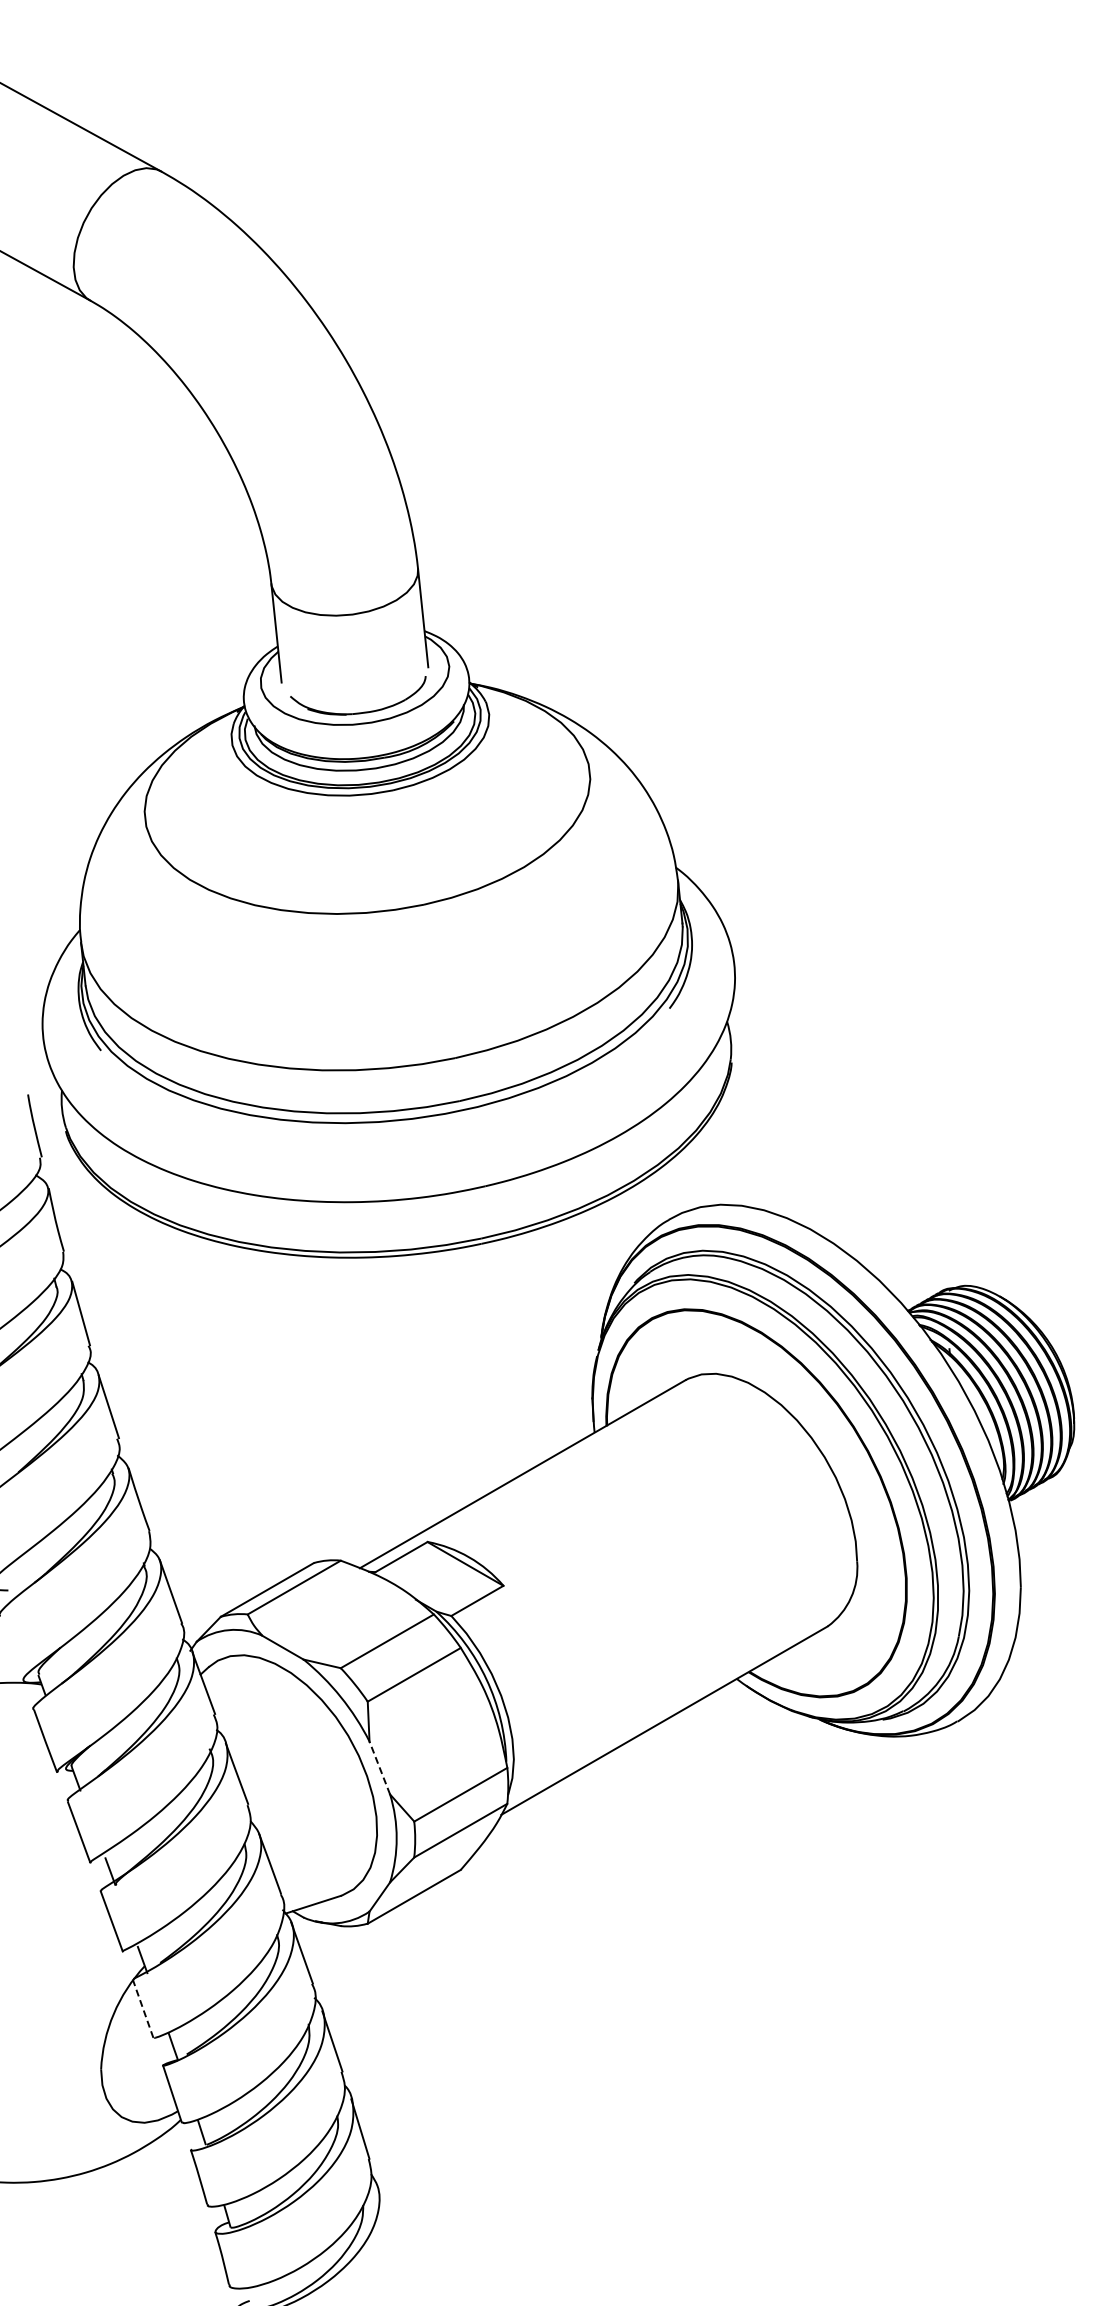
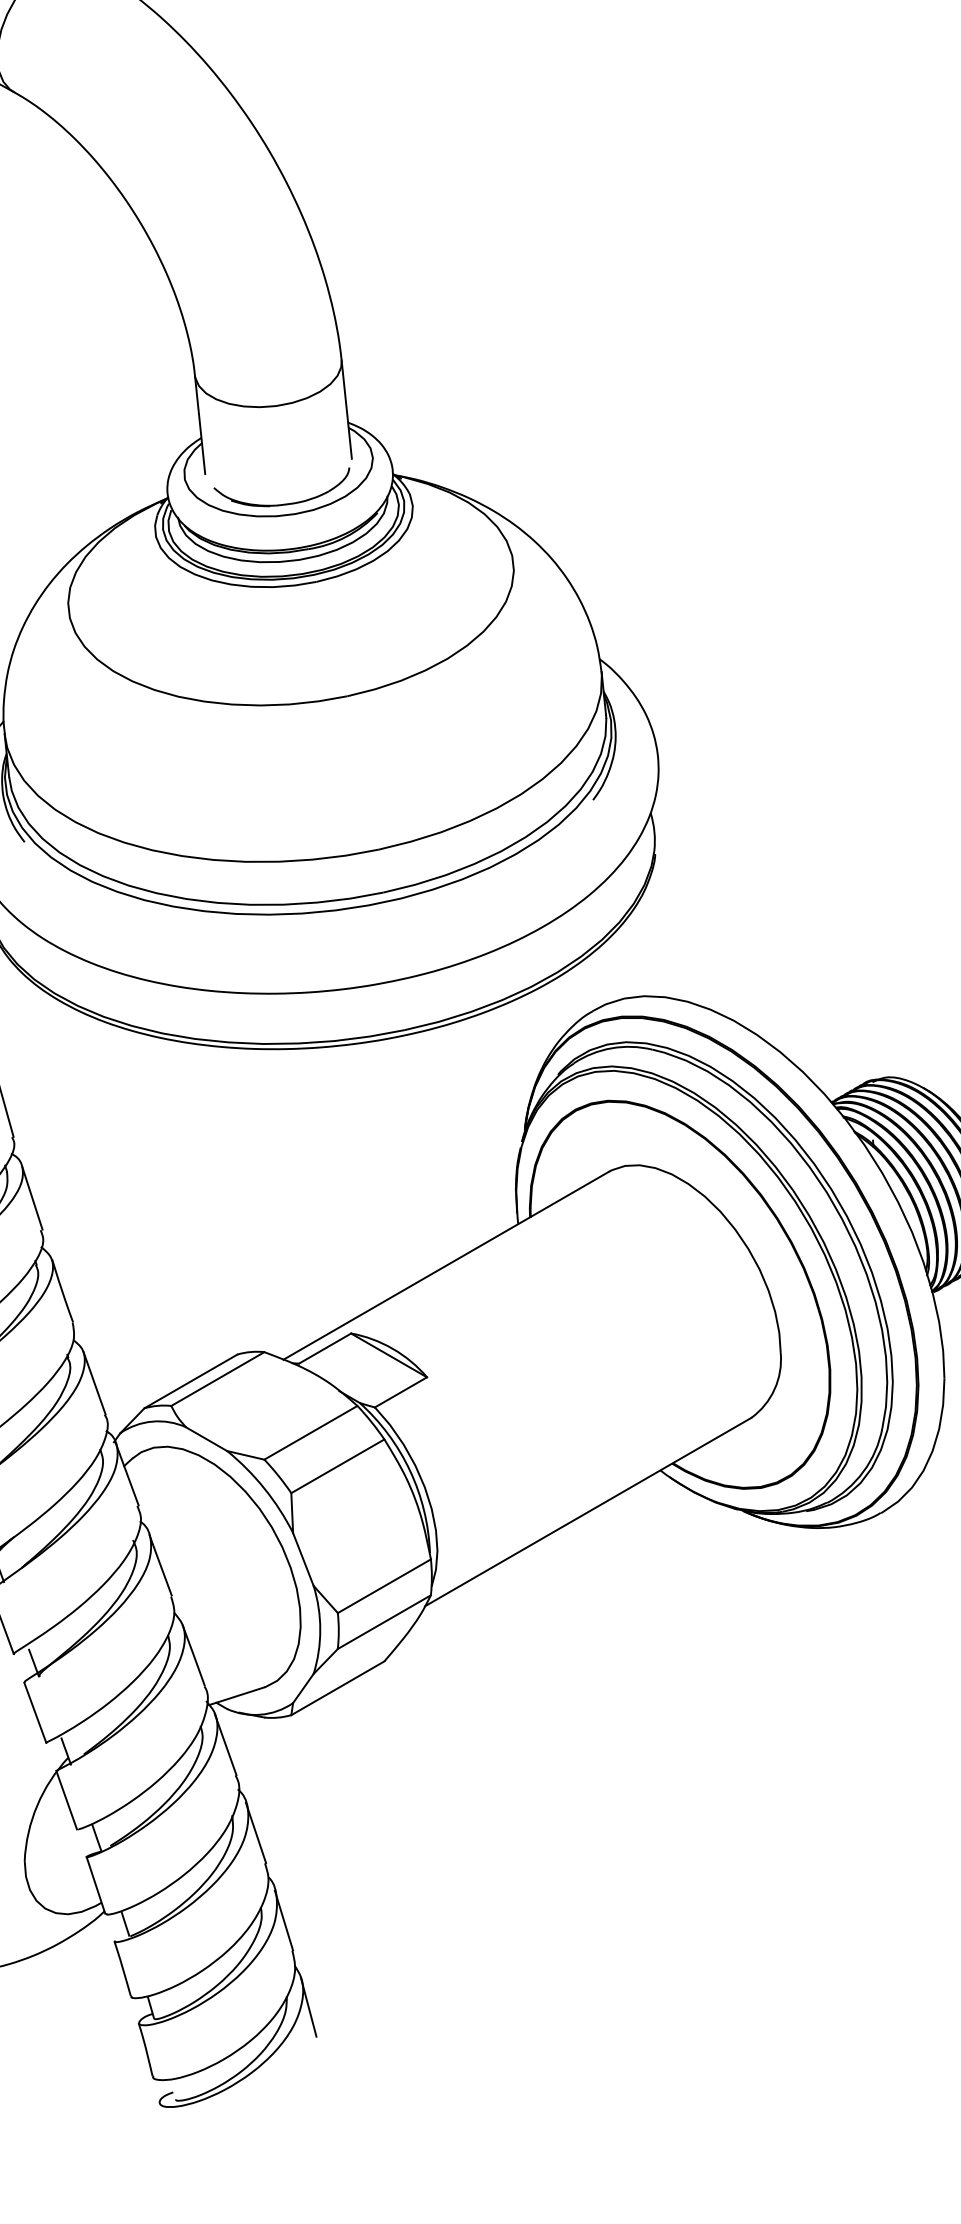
line: (379, 1767) -> (303, 1558), dashed -> solid
line: (143, 2008) -> (67, 1799), dashed -> solid
line: (384, 2215) -> (308, 2006), added

